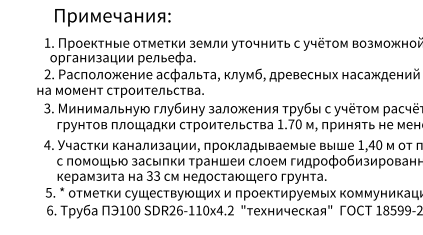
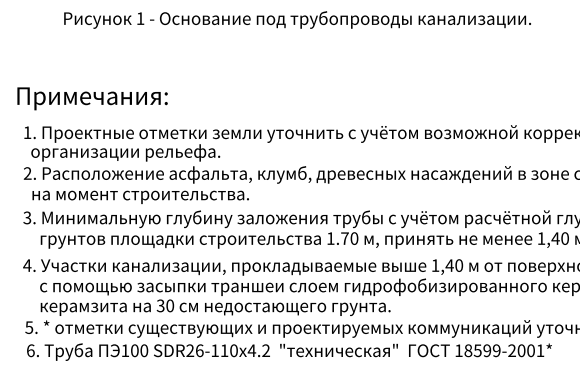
text: (112, 17) -> (92, 98), moved
text: (120, 92) -> (140, 196), moved
text: (157, 175) -> (170, 305), 33 -> 30

